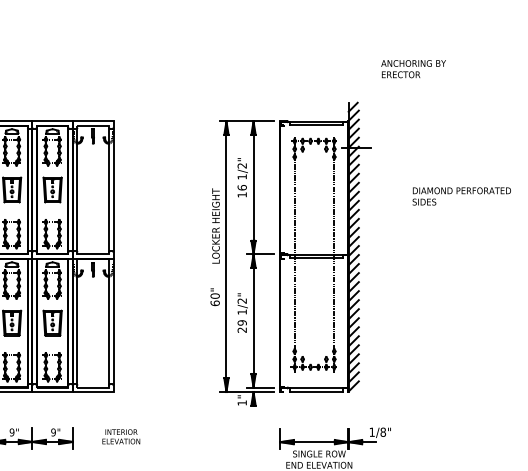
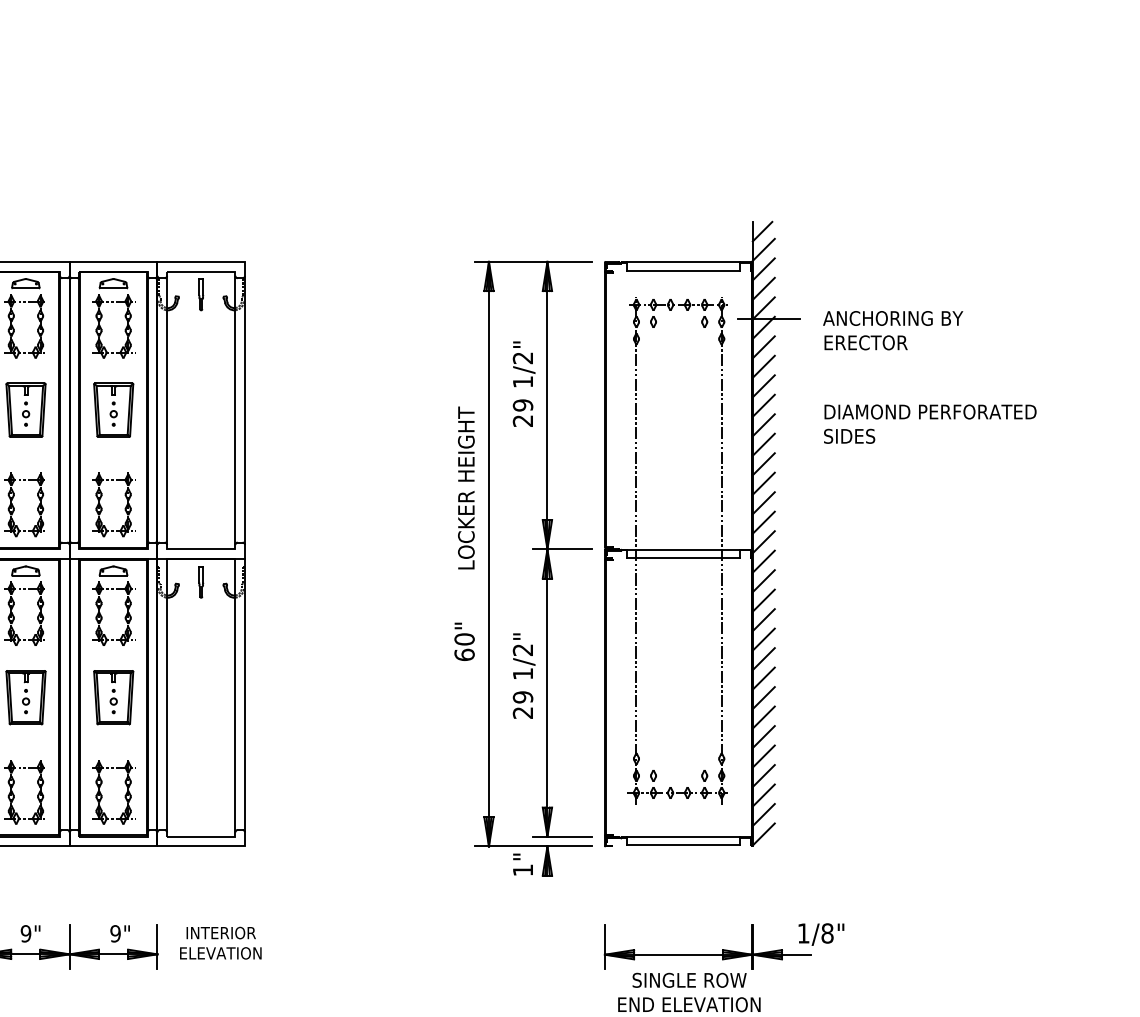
text: (413, 69) -> (892, 331), moved
text: (241, 191) -> (521, 413), 16 -> 29
text: (461, 196) -> (929, 424), moved
text: (121, 436) -> (221, 942), moved

